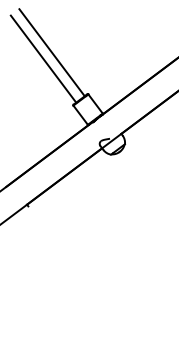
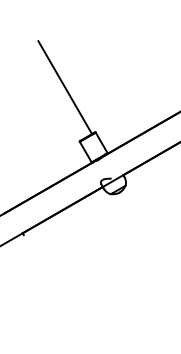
line: (42, 58) -> (55, 92), removed

